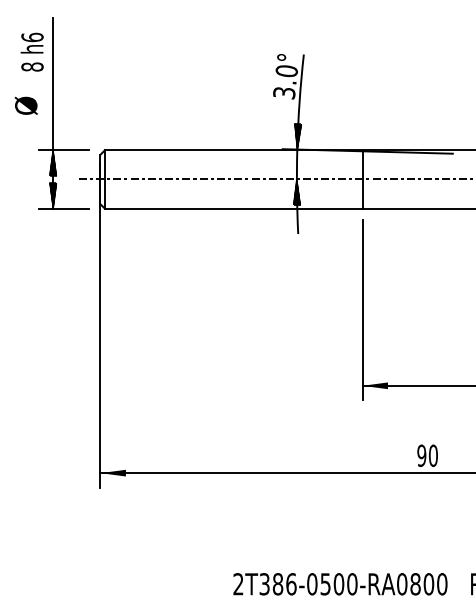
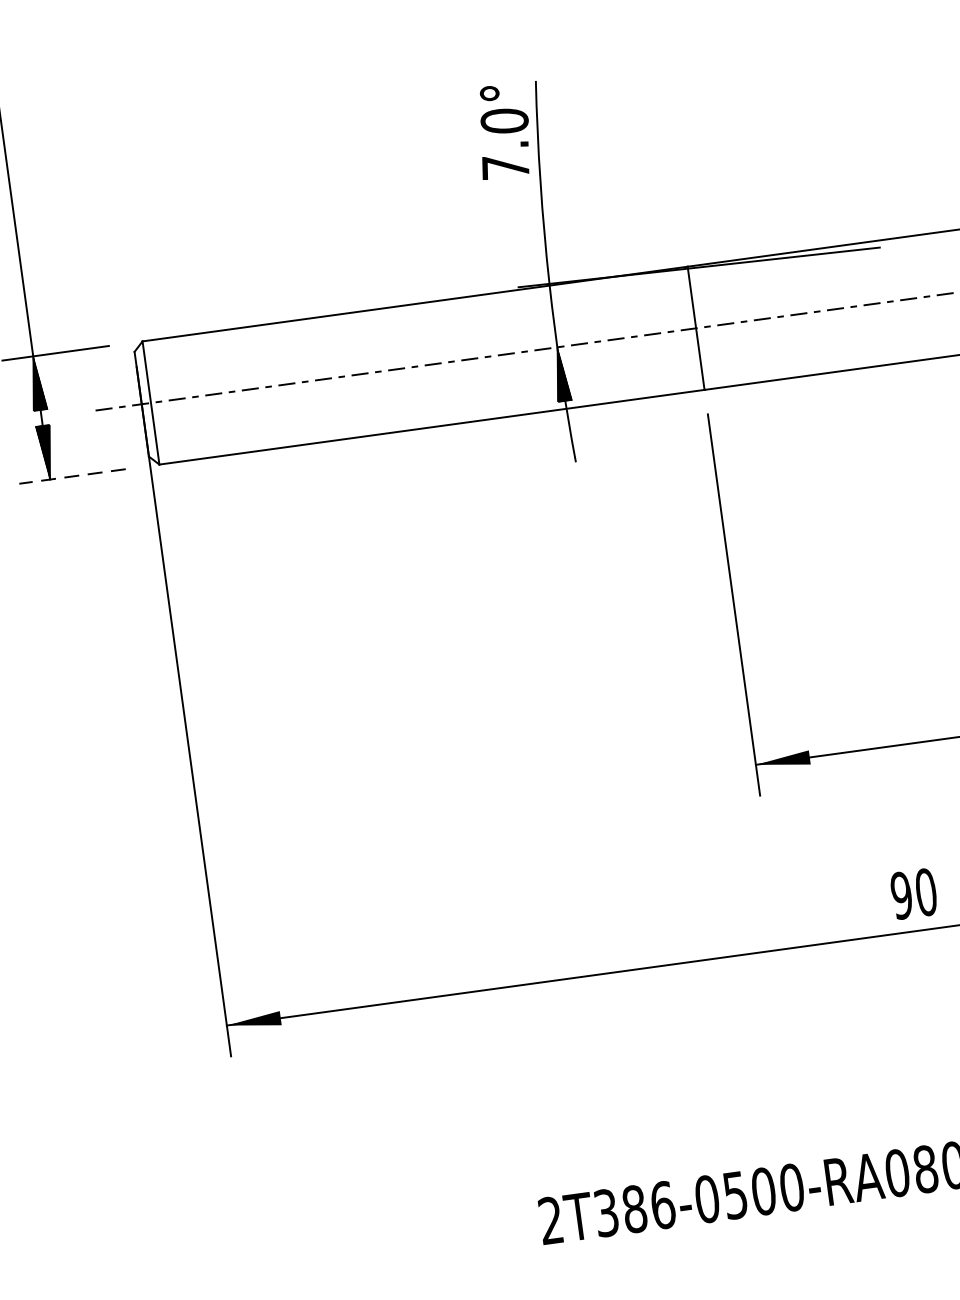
text: (284, 92) -> (505, 166), 3.0° -> 7.0°
hatch: (297, 136) -> (546, 256), removed
line: (63, 208) -> (71, 476), solid -> dashed

